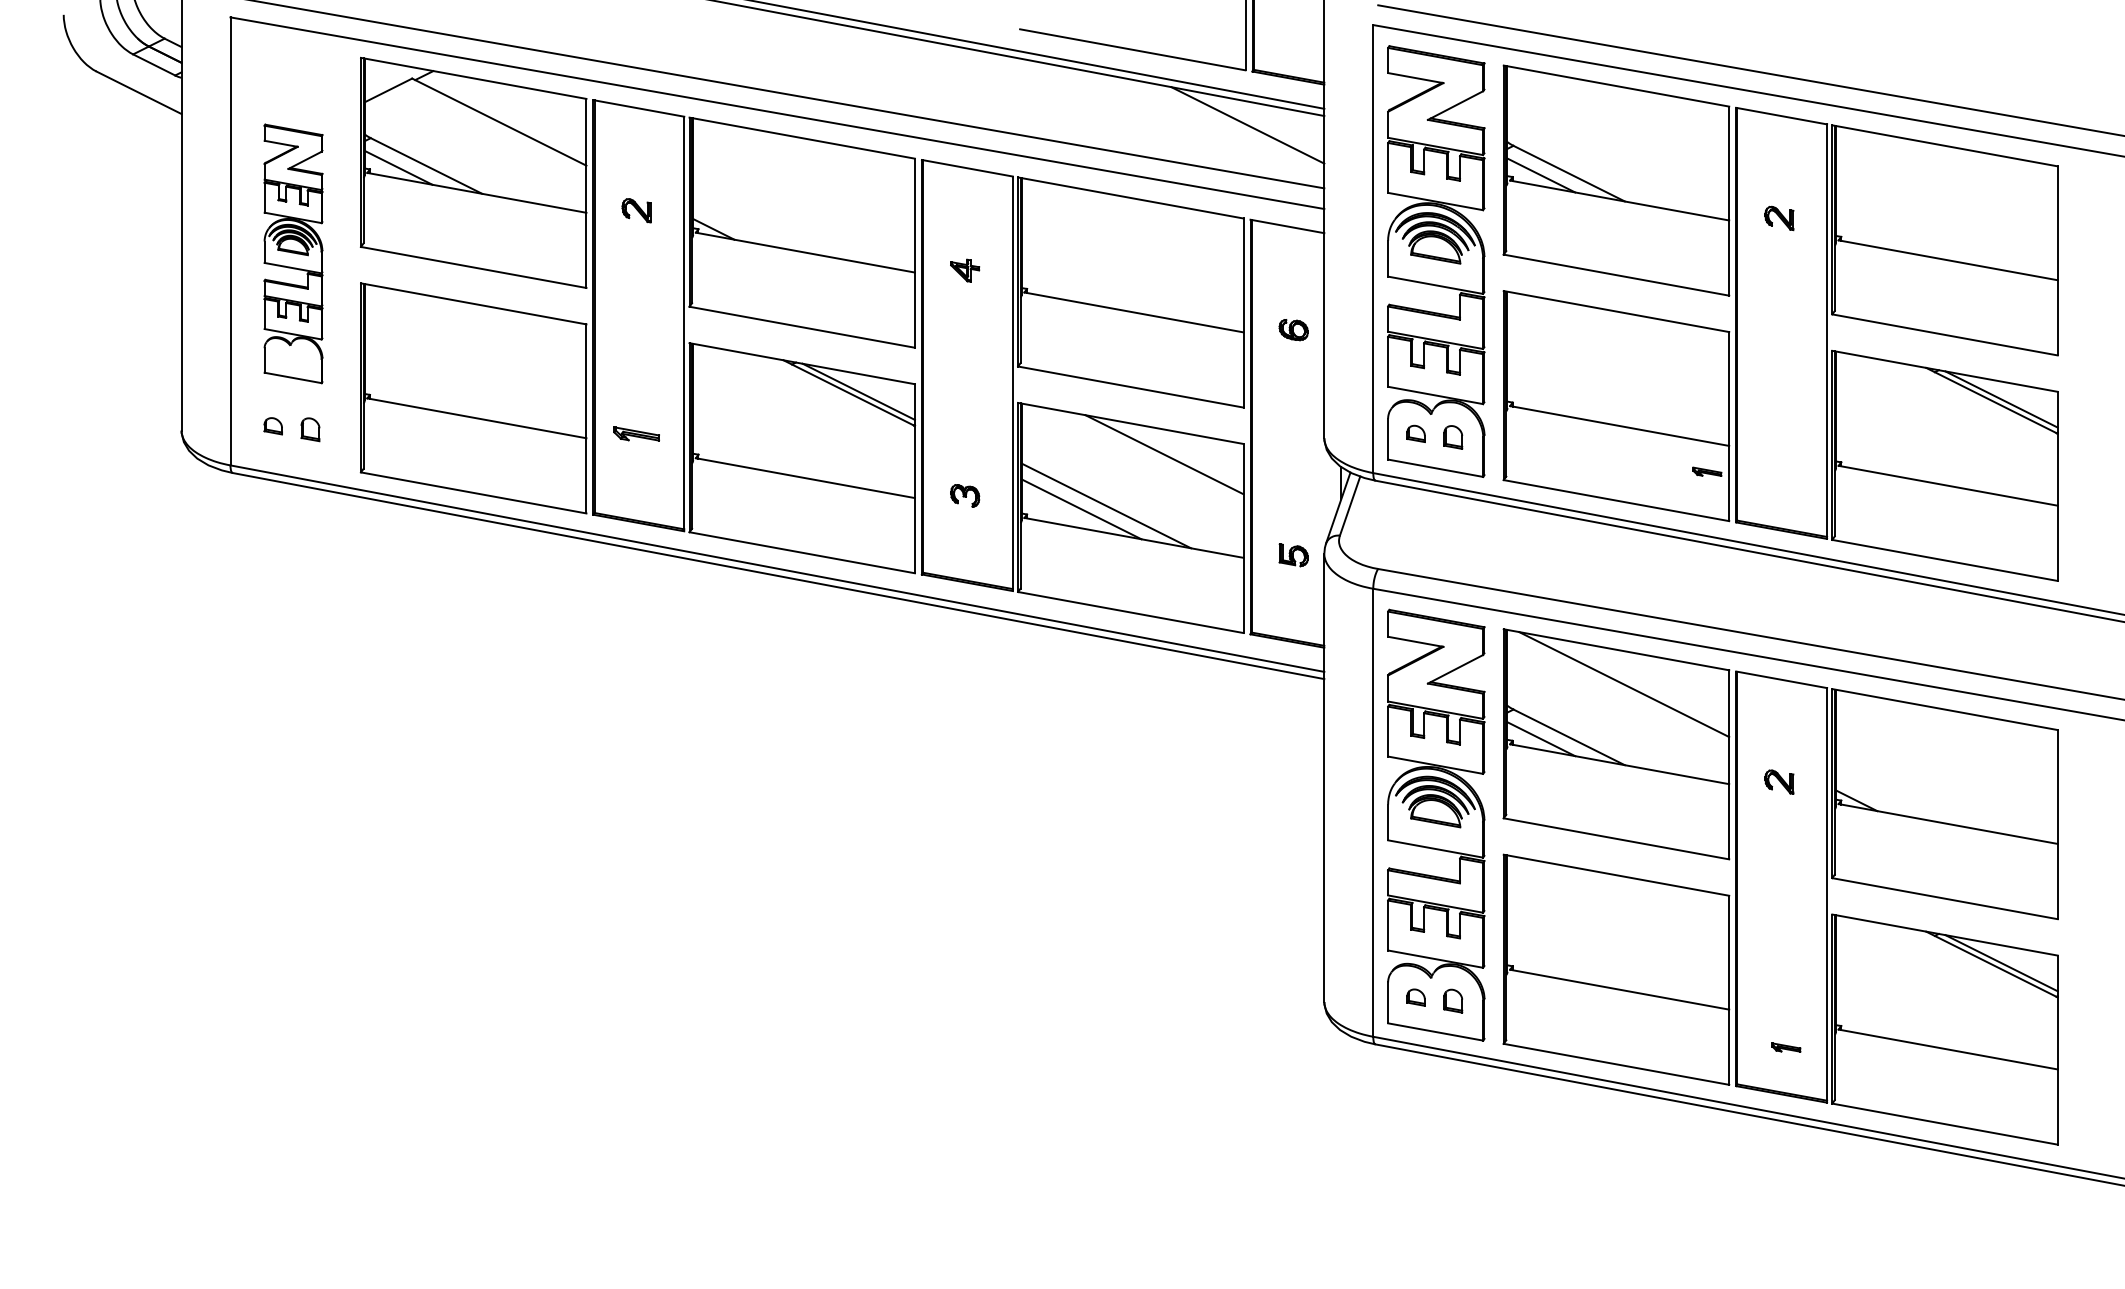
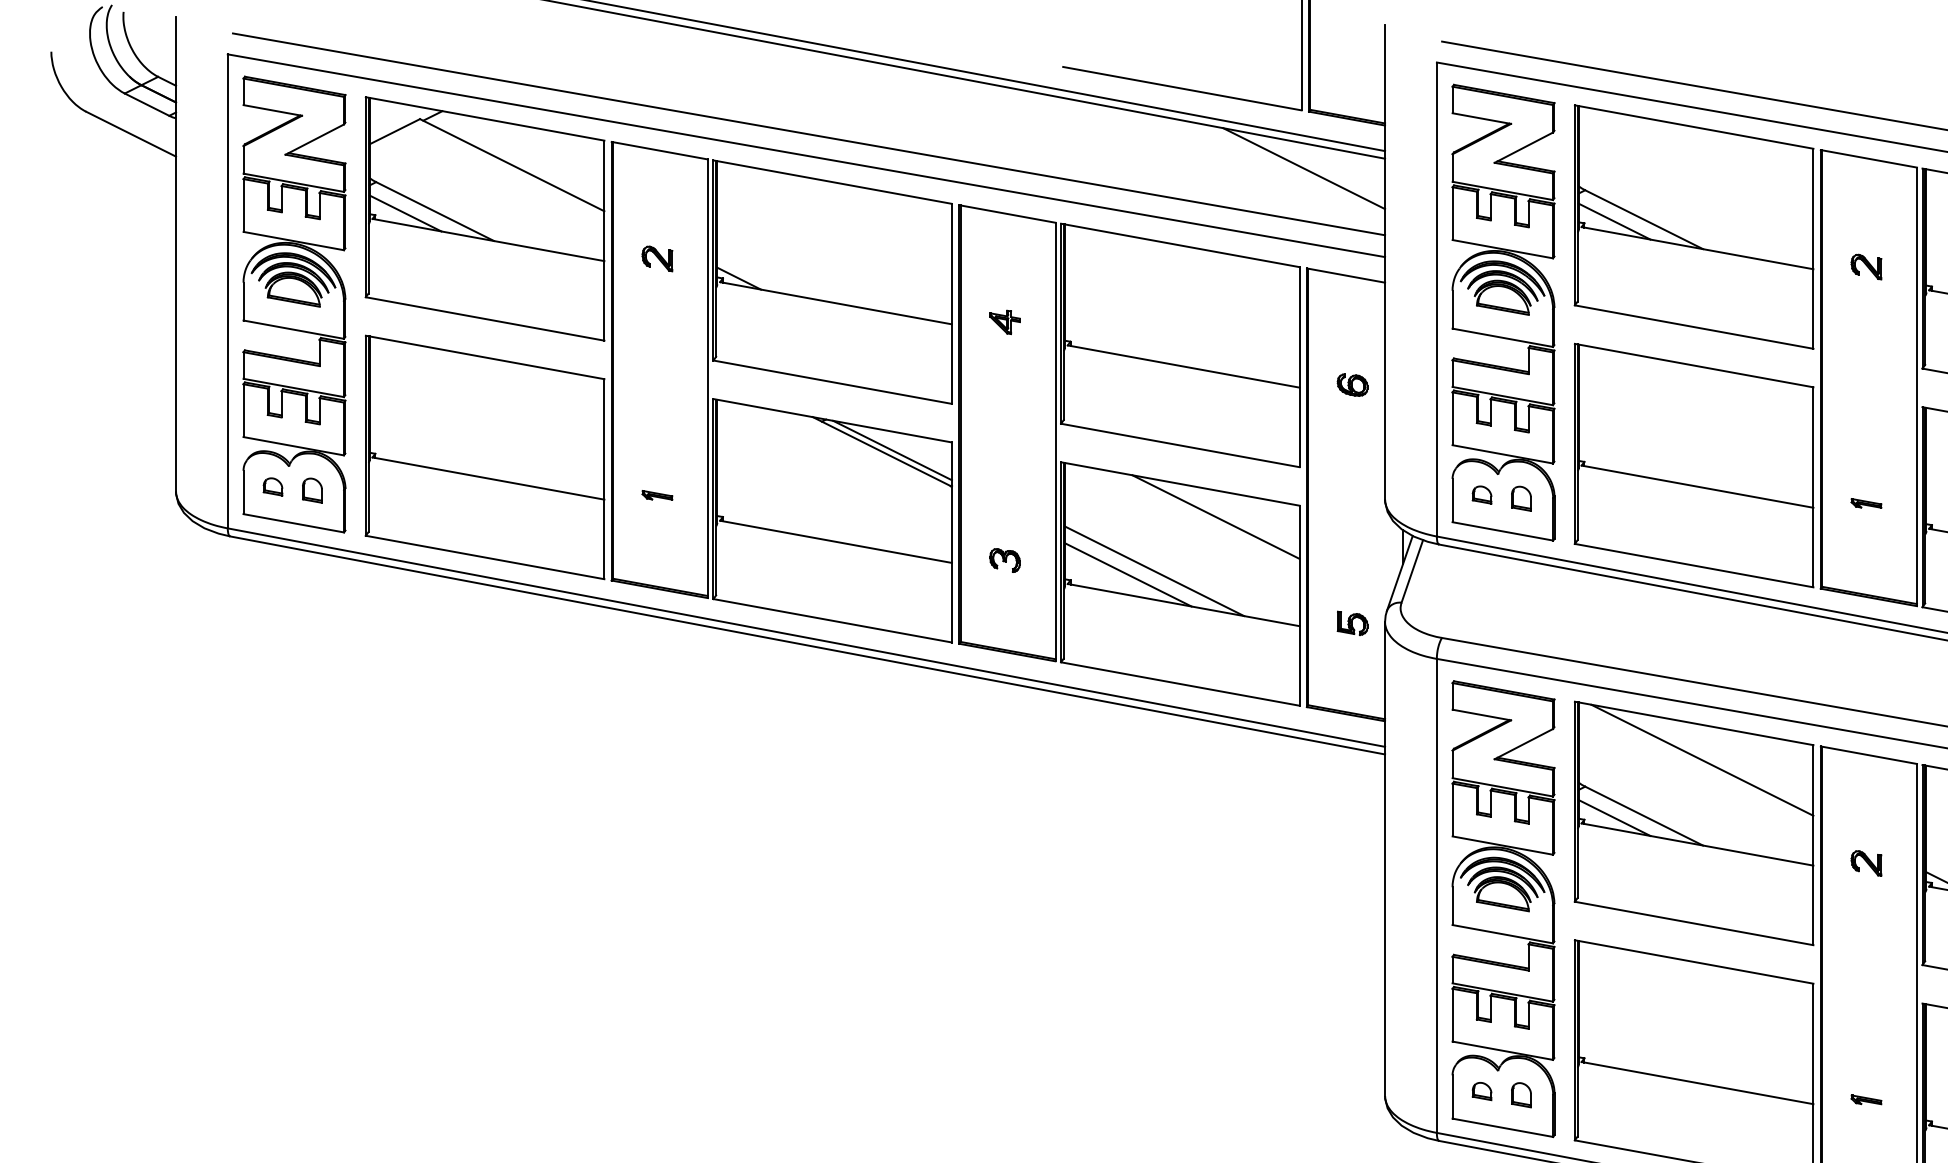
part: (293, 253) -> (294, 304), size x1.67
part: (636, 434) -> (657, 495), size x0.62
part: (1707, 471) -> (1866, 503), moved
part: (1786, 1047) -> (1866, 1099), moved

